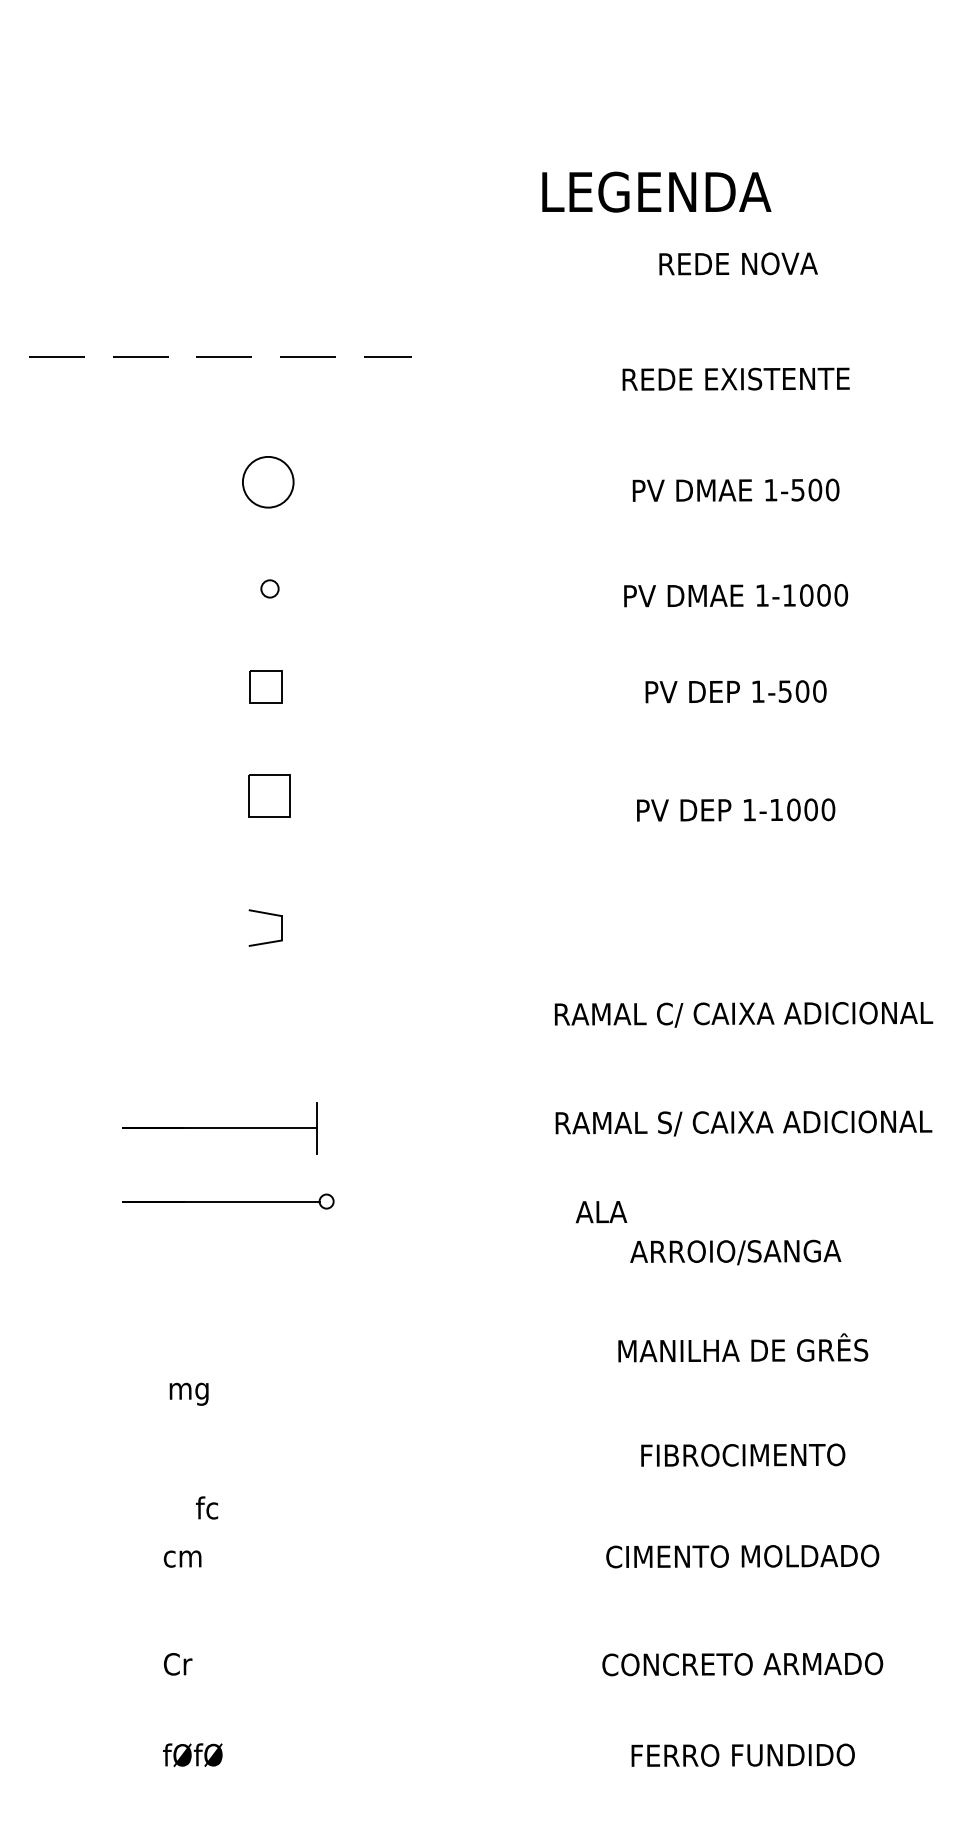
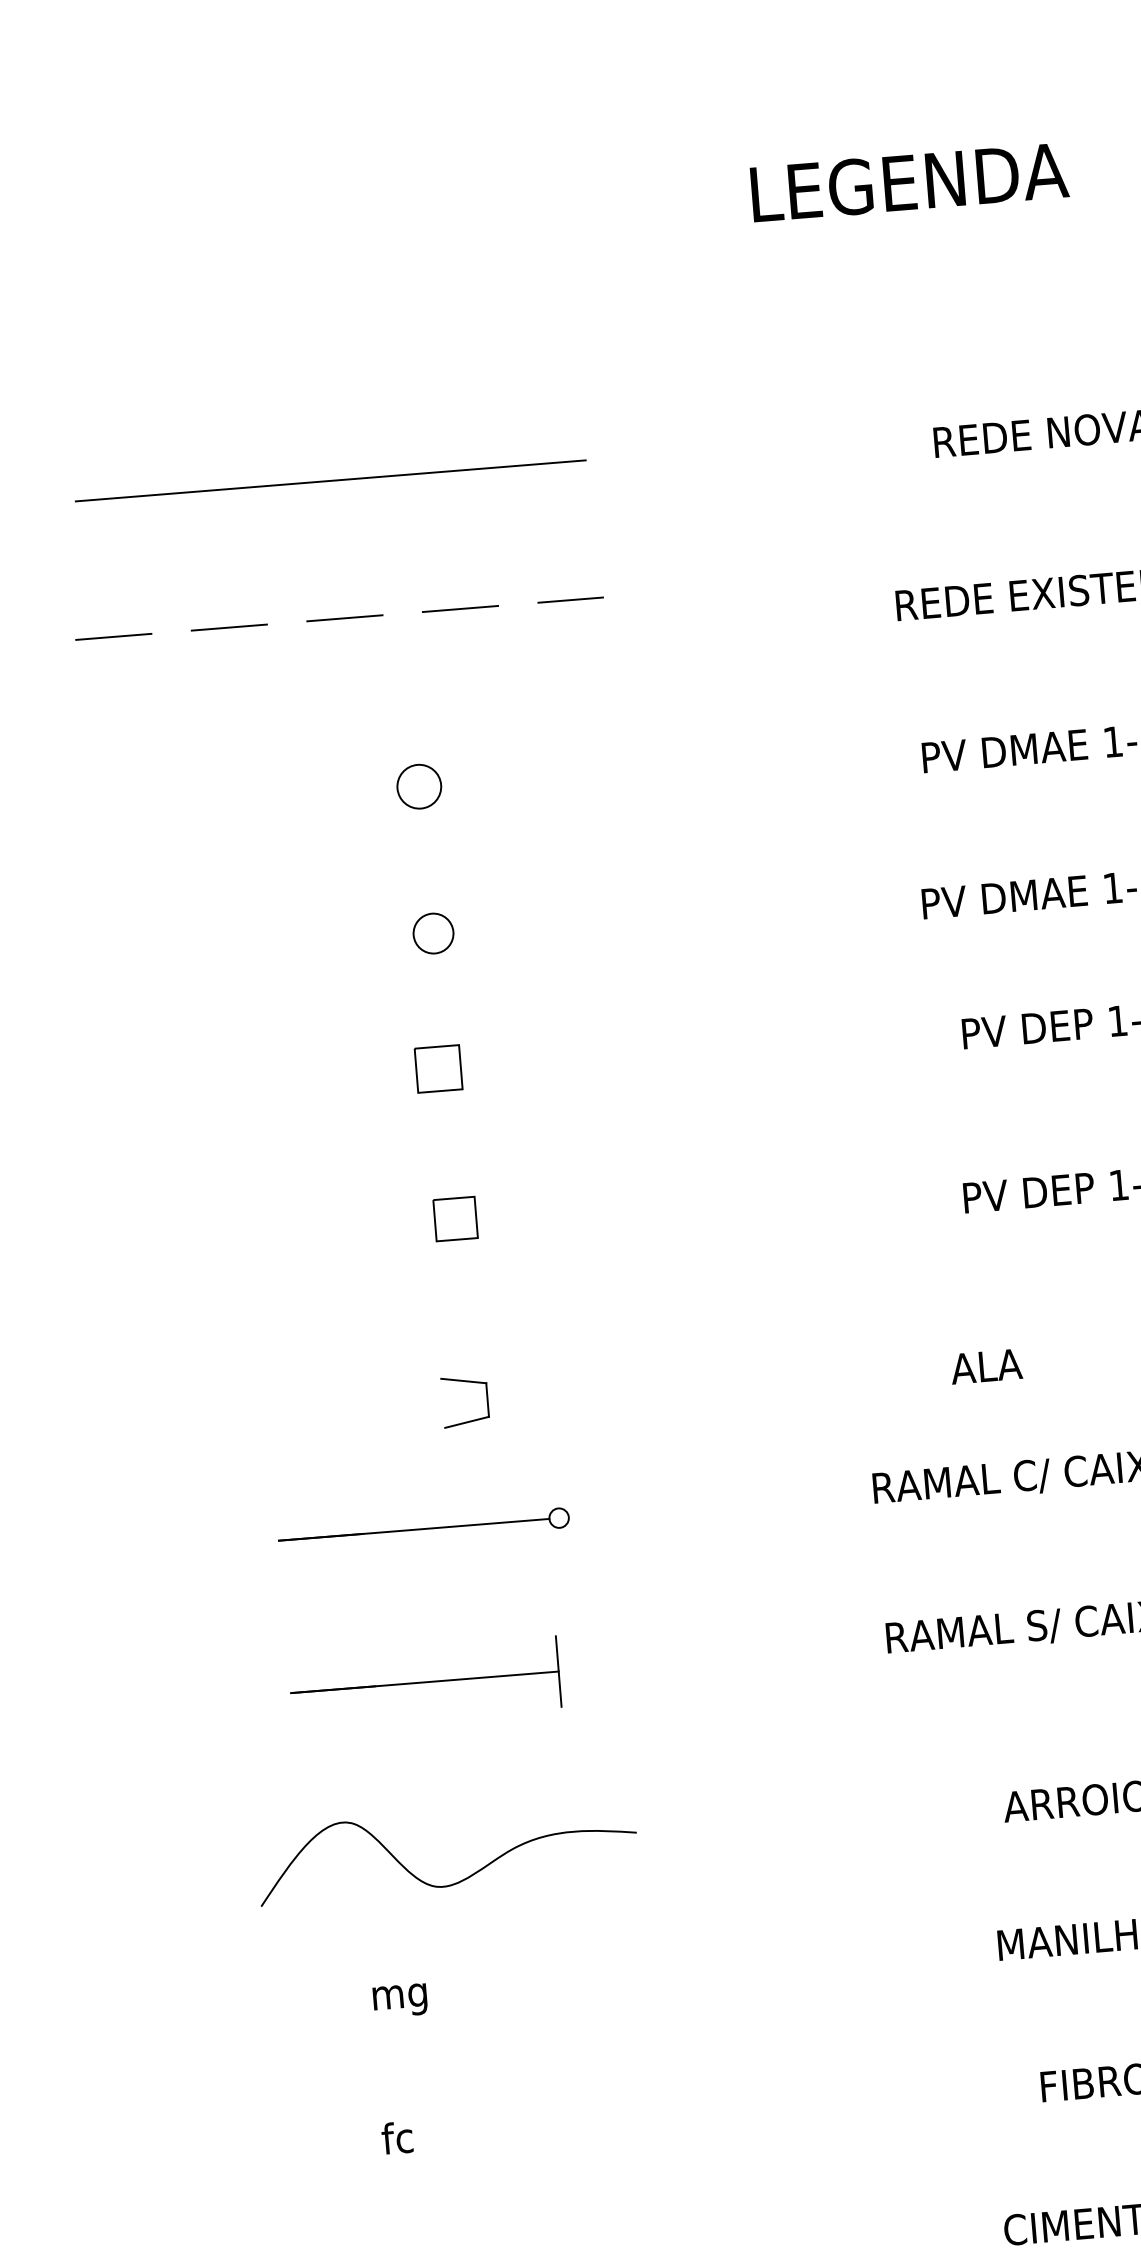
text: (656, 191) -> (909, 181), moved
line: (222, 256) -> (331, 480), added
circle: (268, 482) -> (419, 787), size x0.62
circle: (269, 588) -> (432, 933), size x1.67
part: (268, 795) -> (454, 1218), size x0.71
part: (228, 1201) -> (423, 1528), moved
text: (601, 1212) -> (986, 1367), moved
curve: (234, 1272) -> (460, 1879), added
text: (188, 1393) -> (399, 1999), moved
text: (207, 1507) -> (397, 2137), moved

